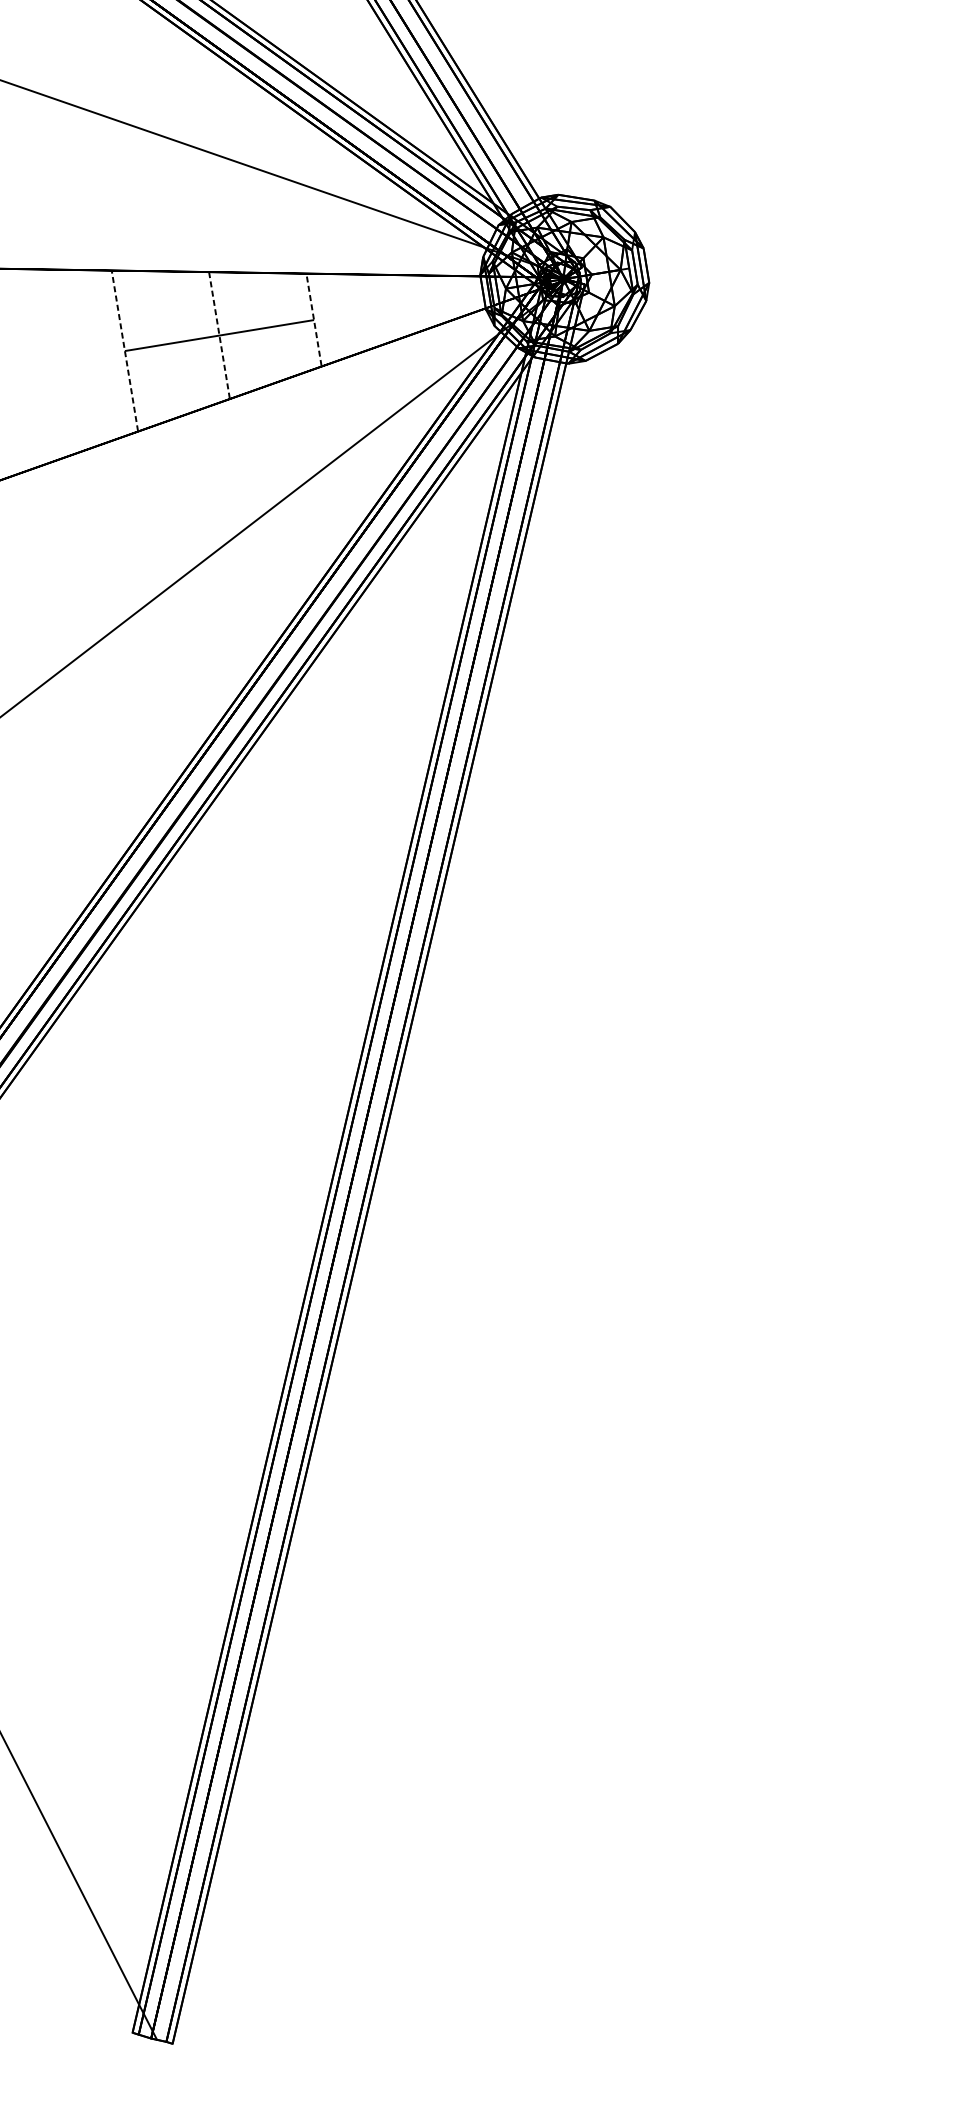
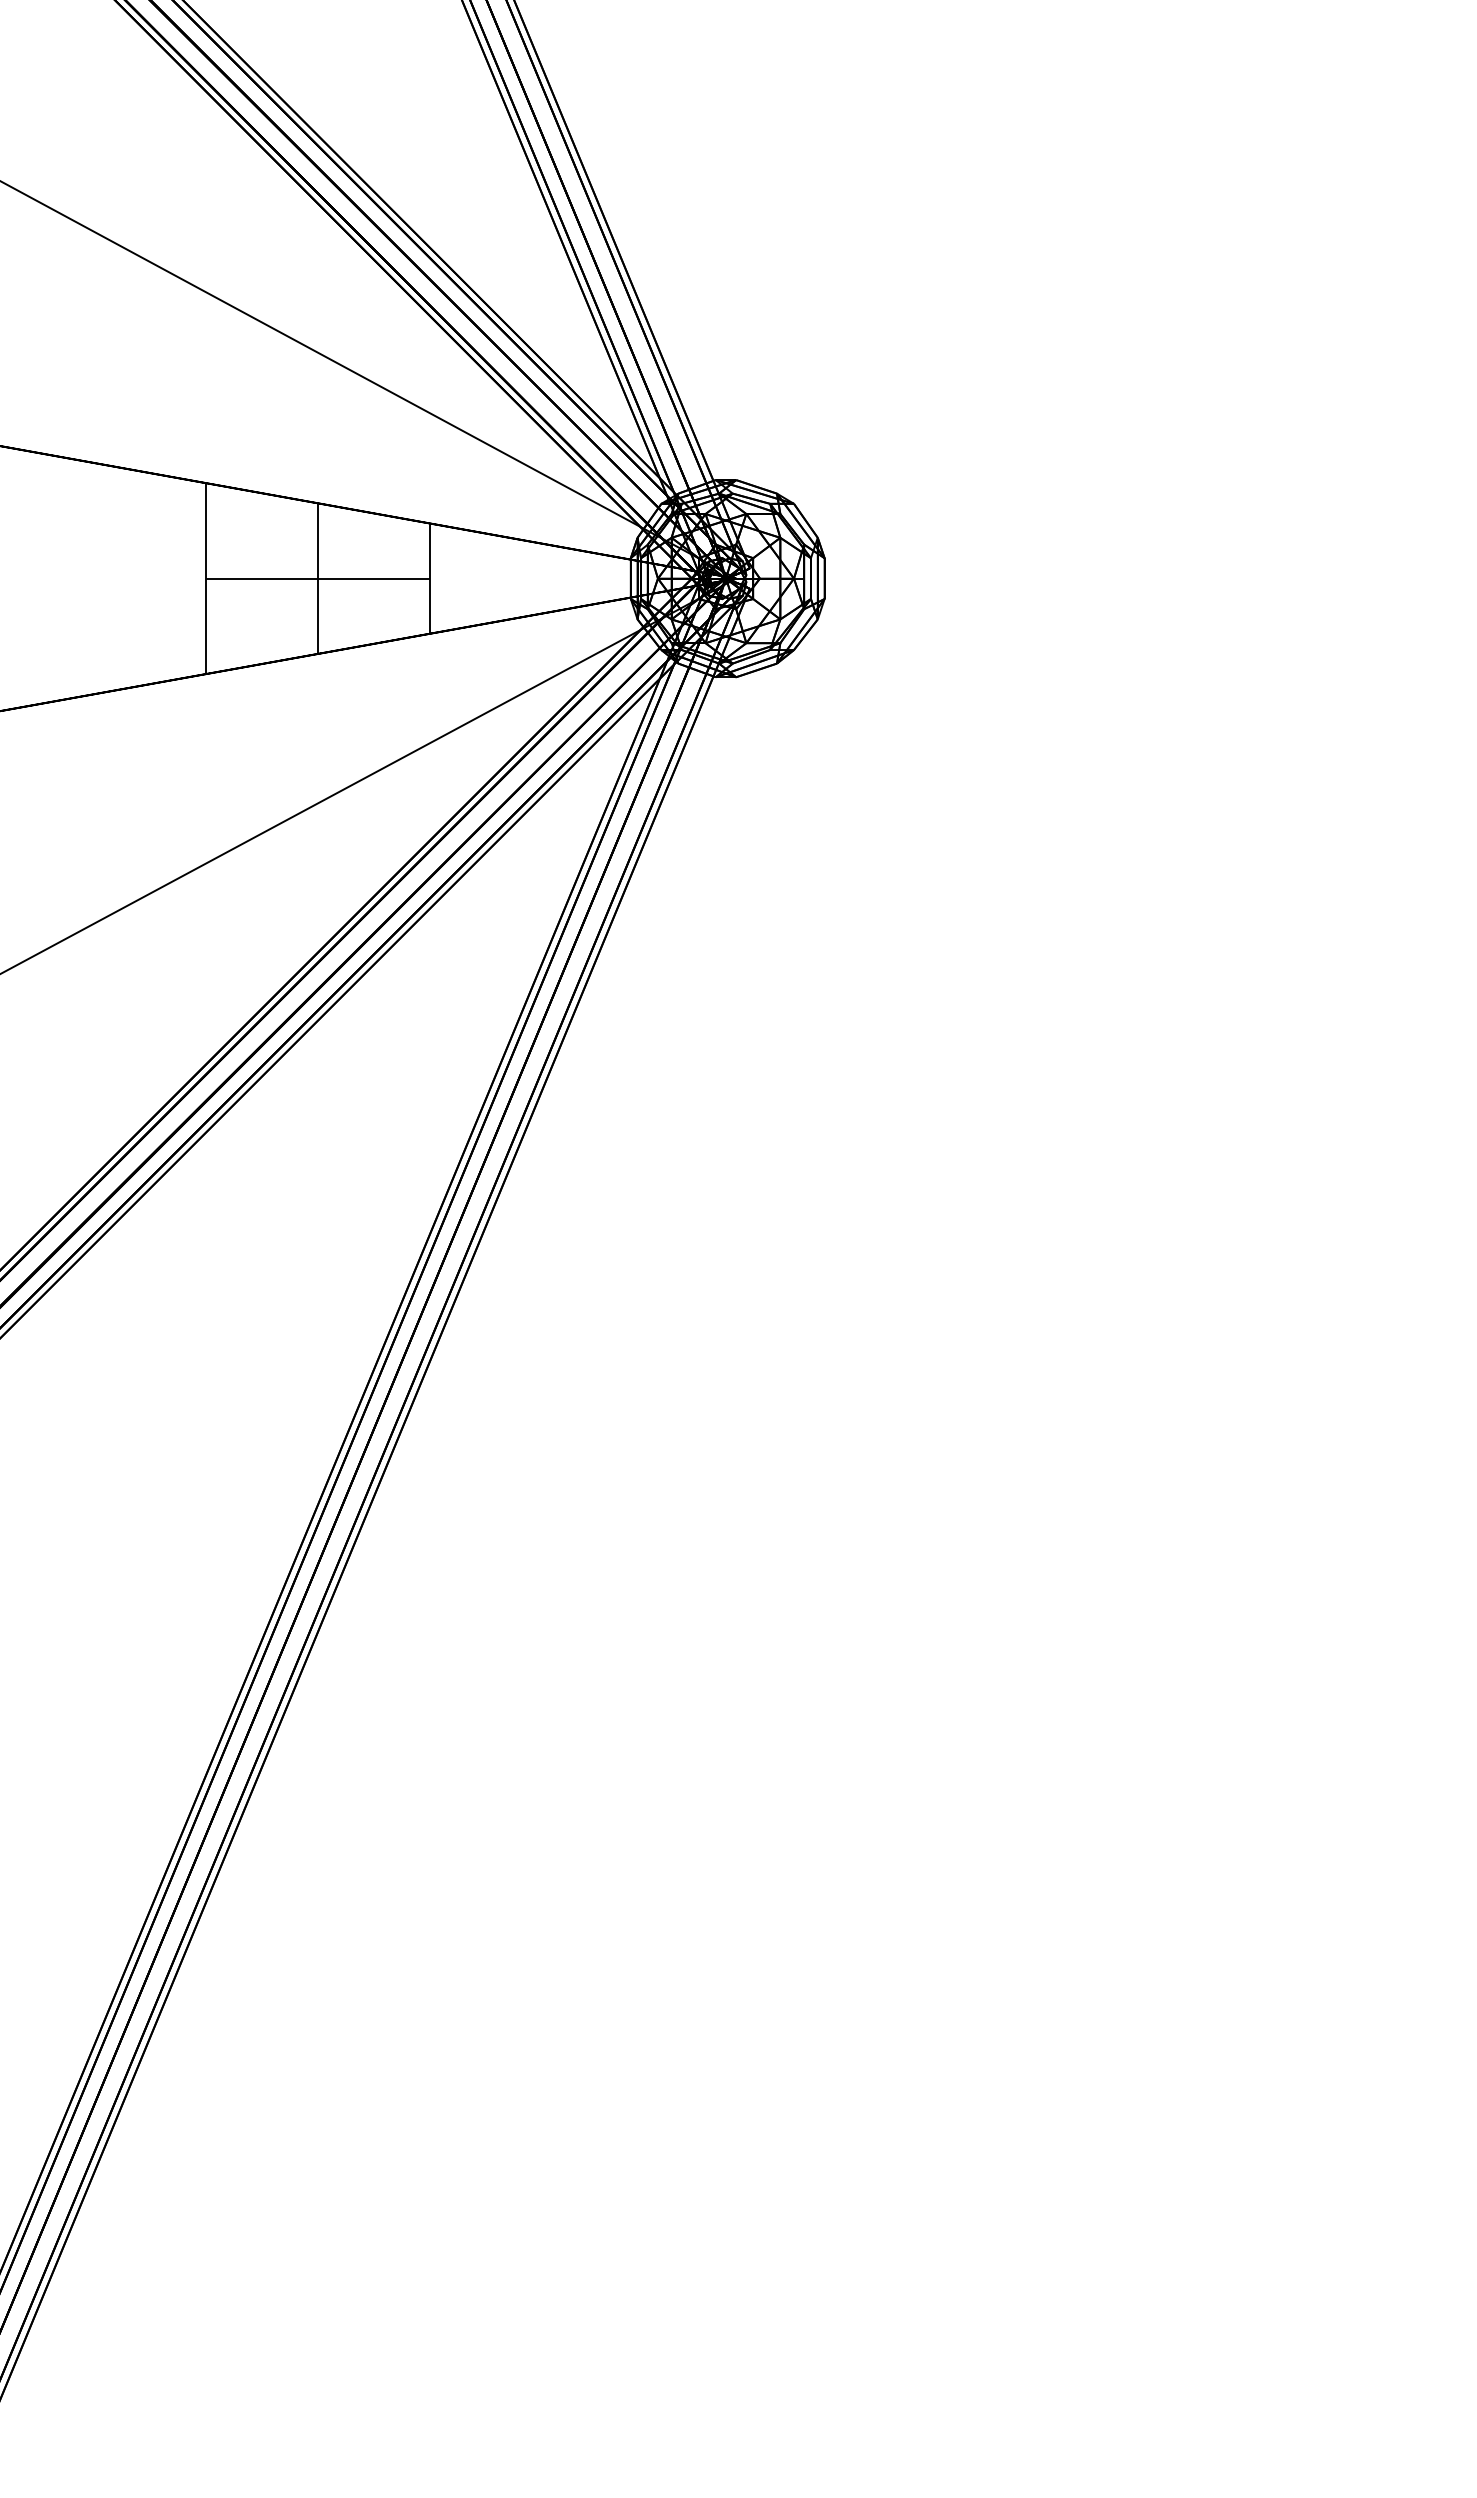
line: (314, 319) -> (430, 578), dashed -> solid
line: (219, 335) -> (318, 578), dashed -> solid
line: (124, 350) -> (205, 578), dashed -> solid

